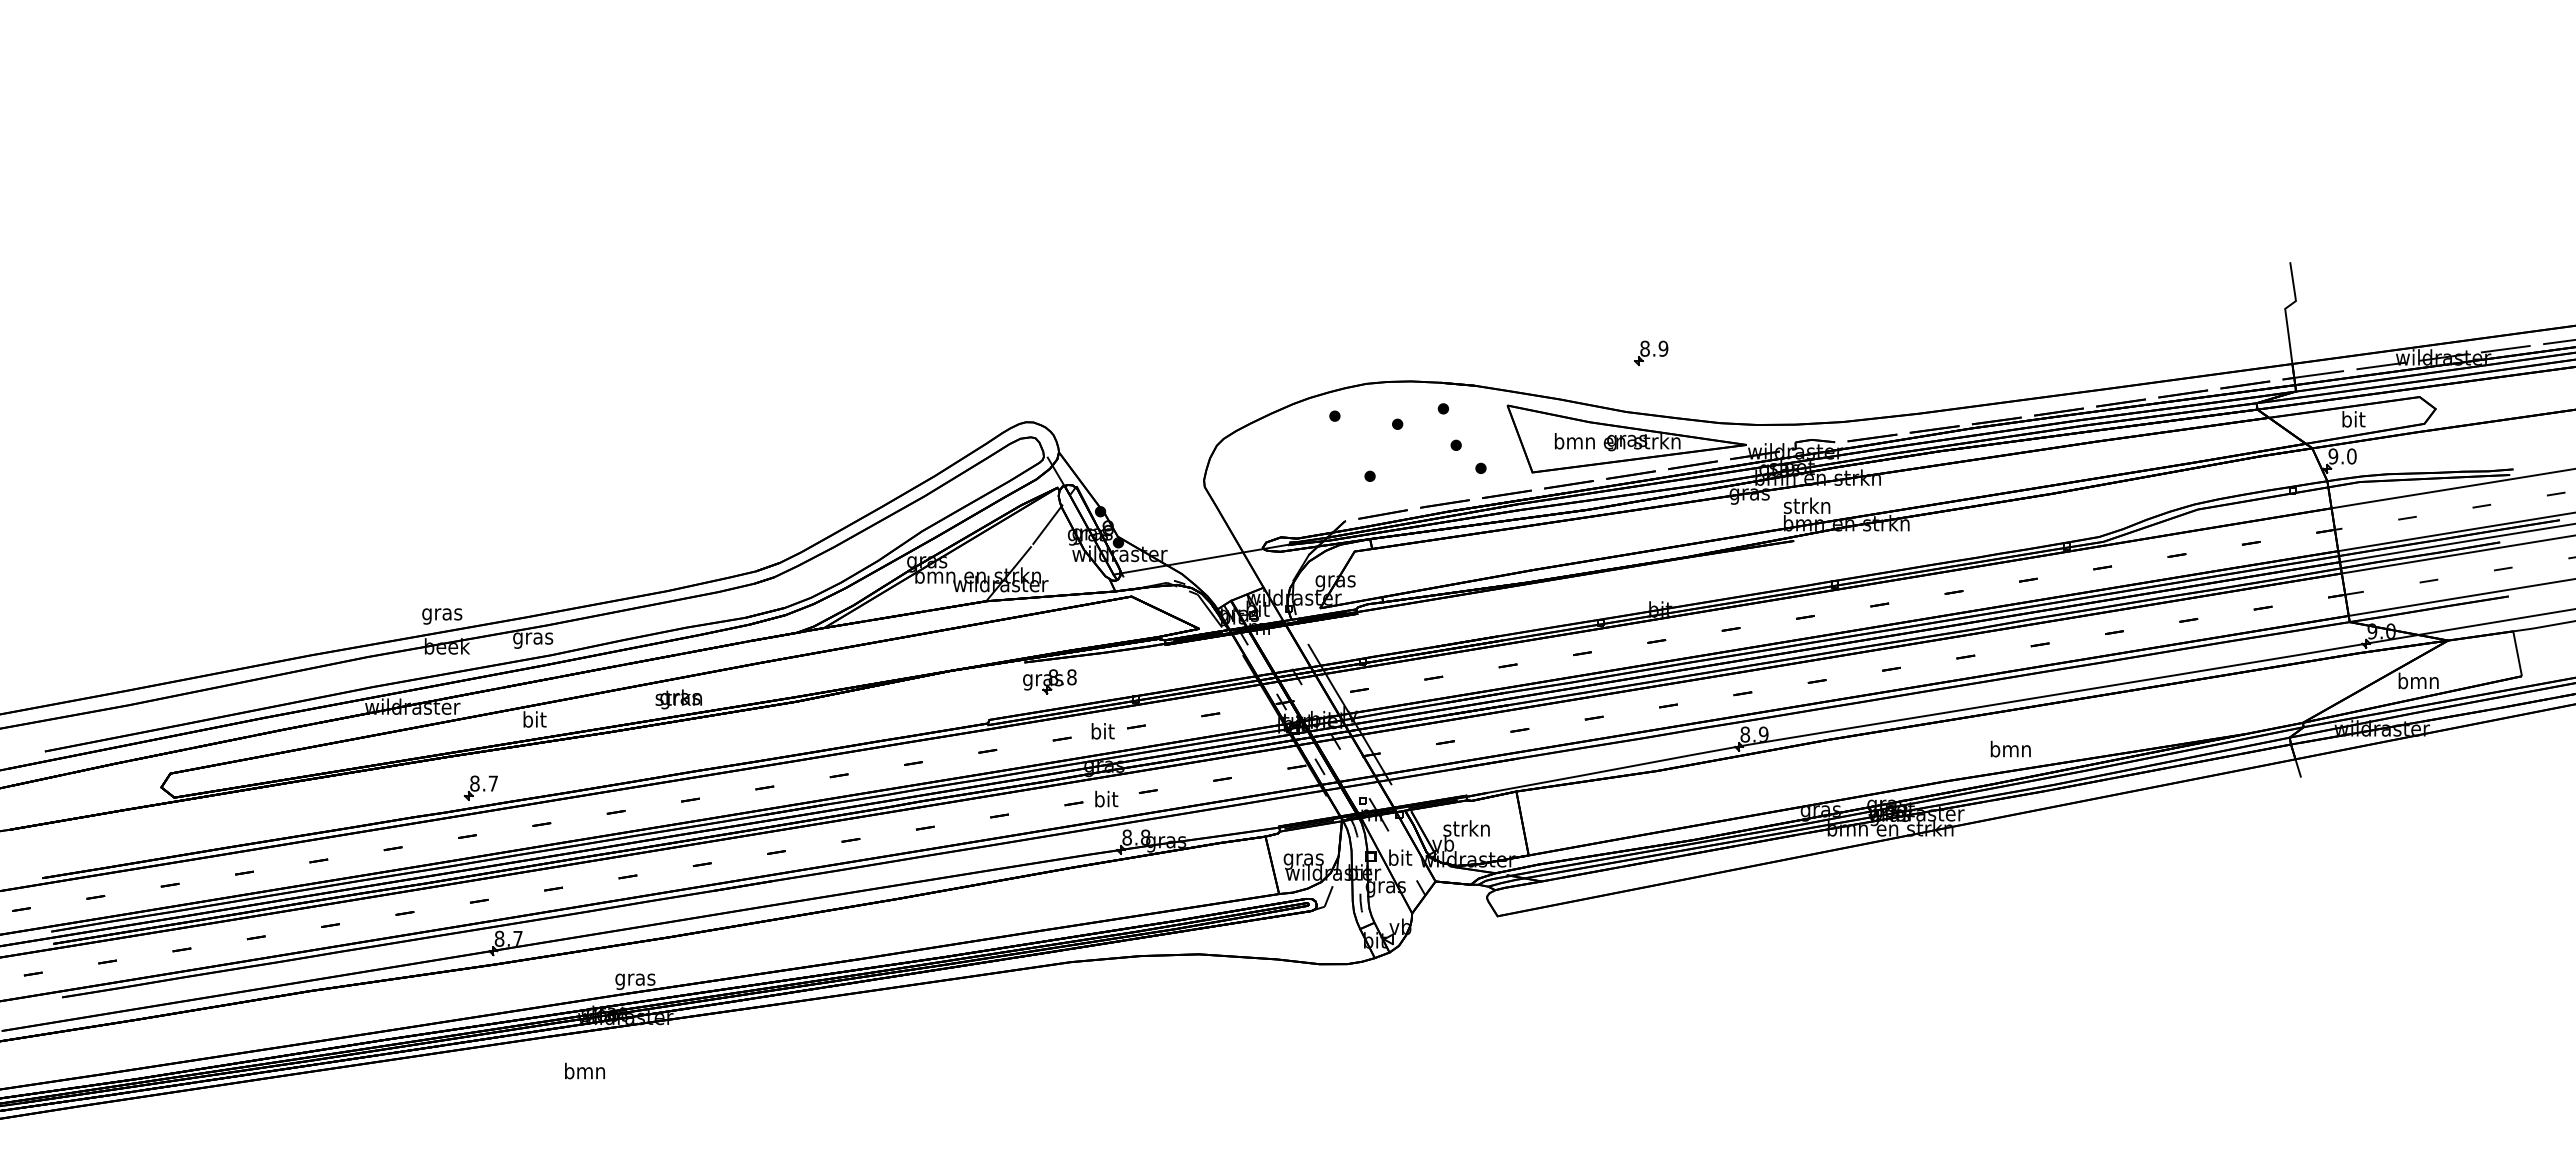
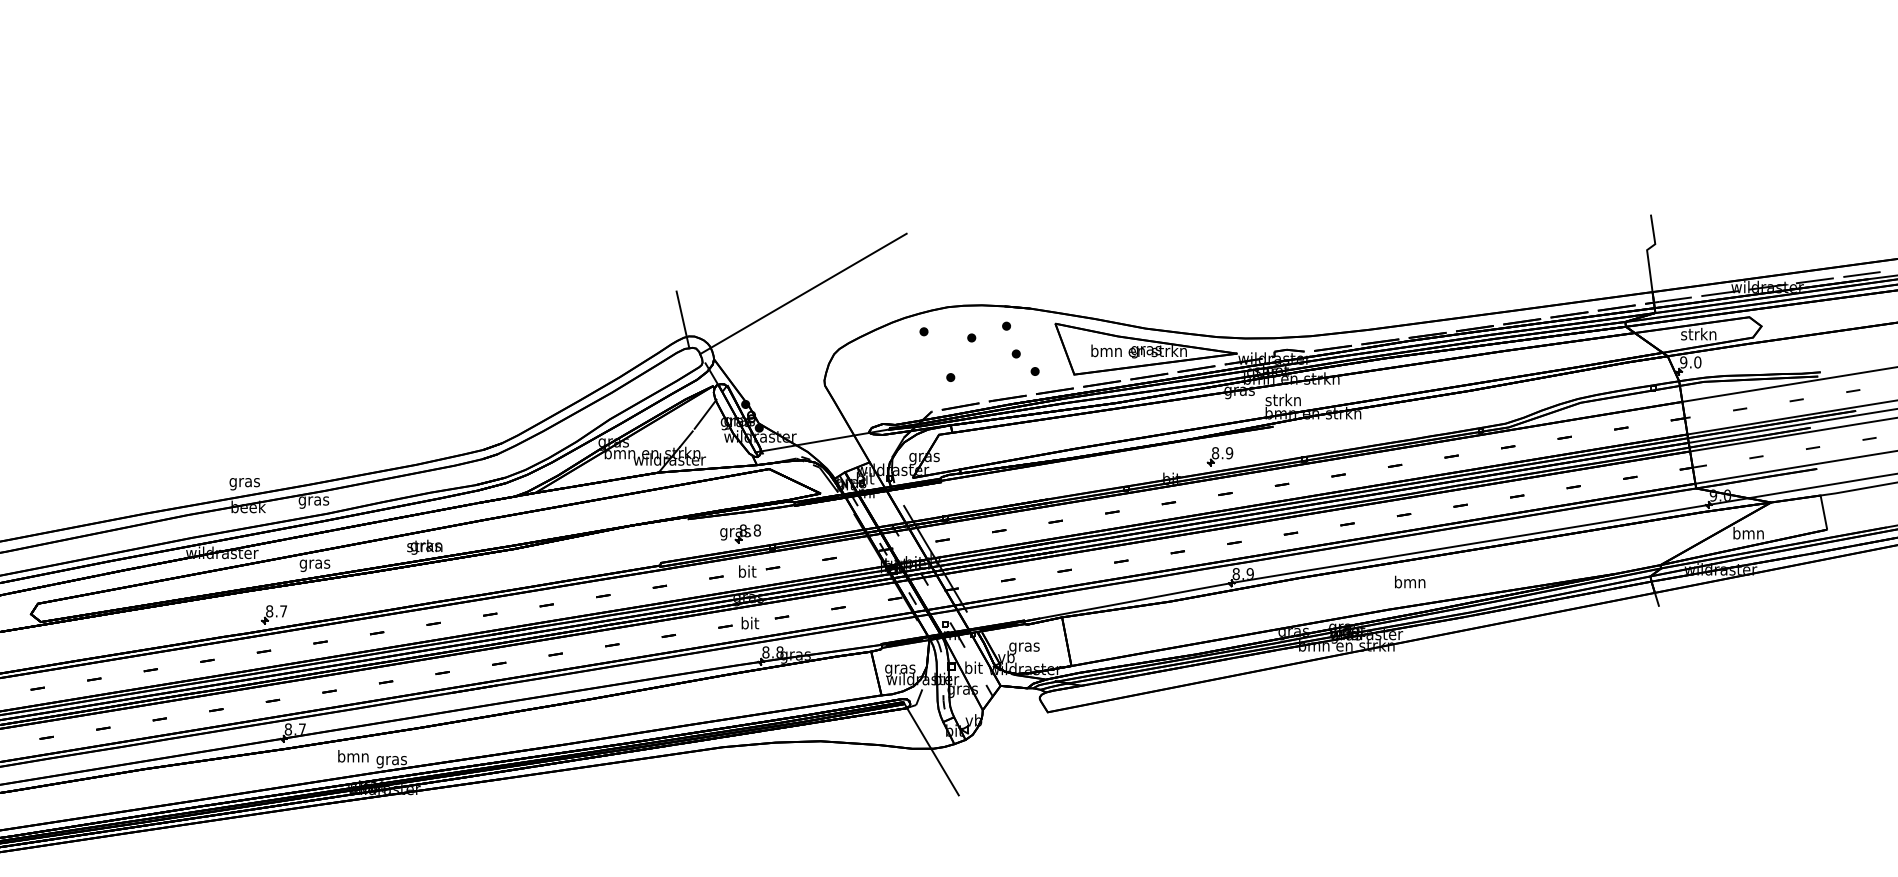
part: (1651, 352) -> (1220, 456), moved
line: (1176, 366) -> (803, 293), added
line: (1017, 400) -> (682, 319), added
text: (2352, 419) -> (1698, 334), bit -> strkn
part: (1049, 681) -> (740, 533), moved
text: (534, 721) -> (314, 564), bit -> gras
text: (2010, 748) -> (1409, 581), moved
text: (1466, 830) -> (1024, 647), strkn -> gras
line: (1344, 964) -> (931, 749), added
text: (584, 1070) -> (353, 755), moved

